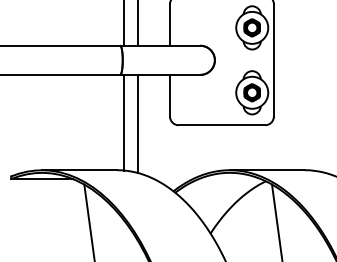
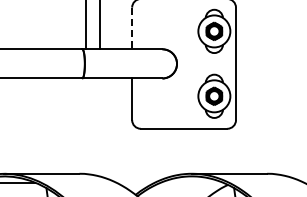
line: (170, 24) -> (132, 28), solid -> dashed
line: (124, 122) -> (86, 126), removed
line: (138, 123) -> (100, 127), removed

